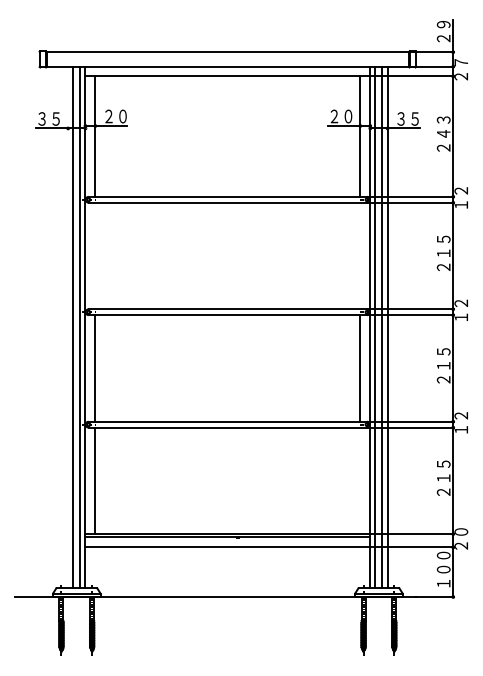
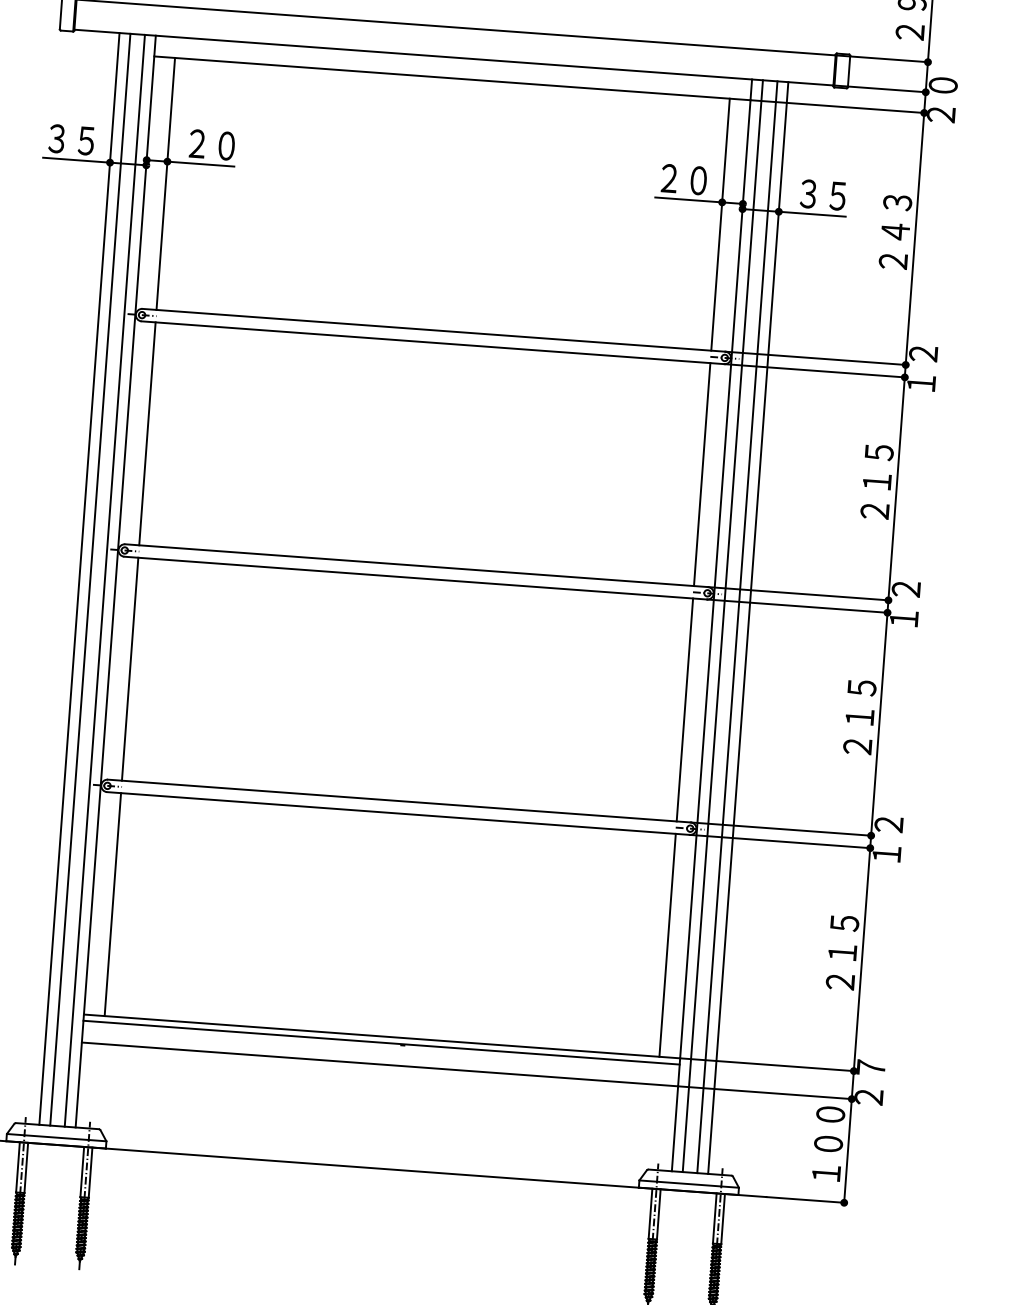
text: (461, 62) -> (943, 84), ２７ -> ２０
line: (95, 255) -> (147, 432), added
line: (360, 255) -> (702, 473), added
line: (68, 327) -> (80, 579), added
line: (360, 480) -> (667, 944), added
text: (461, 531) -> (871, 1066), ２０ -> ２７

